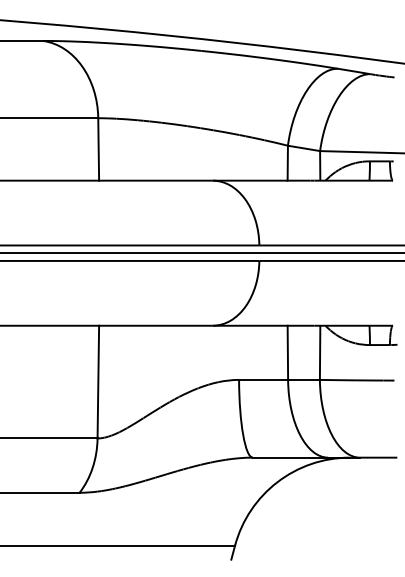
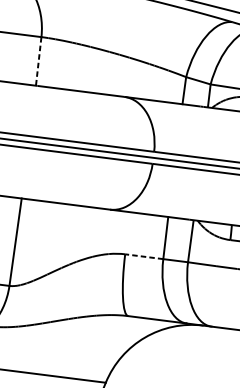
line: (98, 149) -> (38, 61), solid -> dashed
line: (263, 379) -> (144, 256), solid -> dashed

